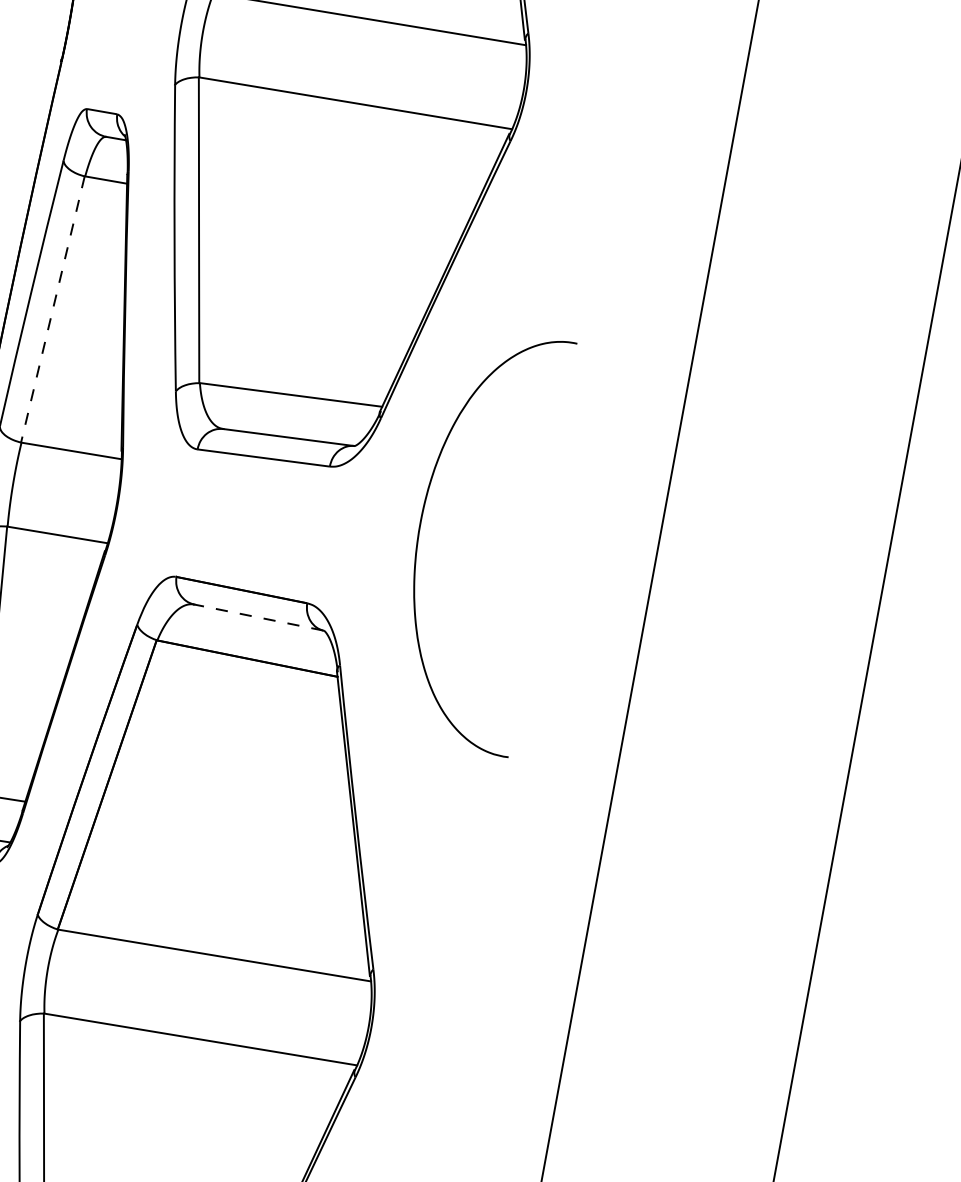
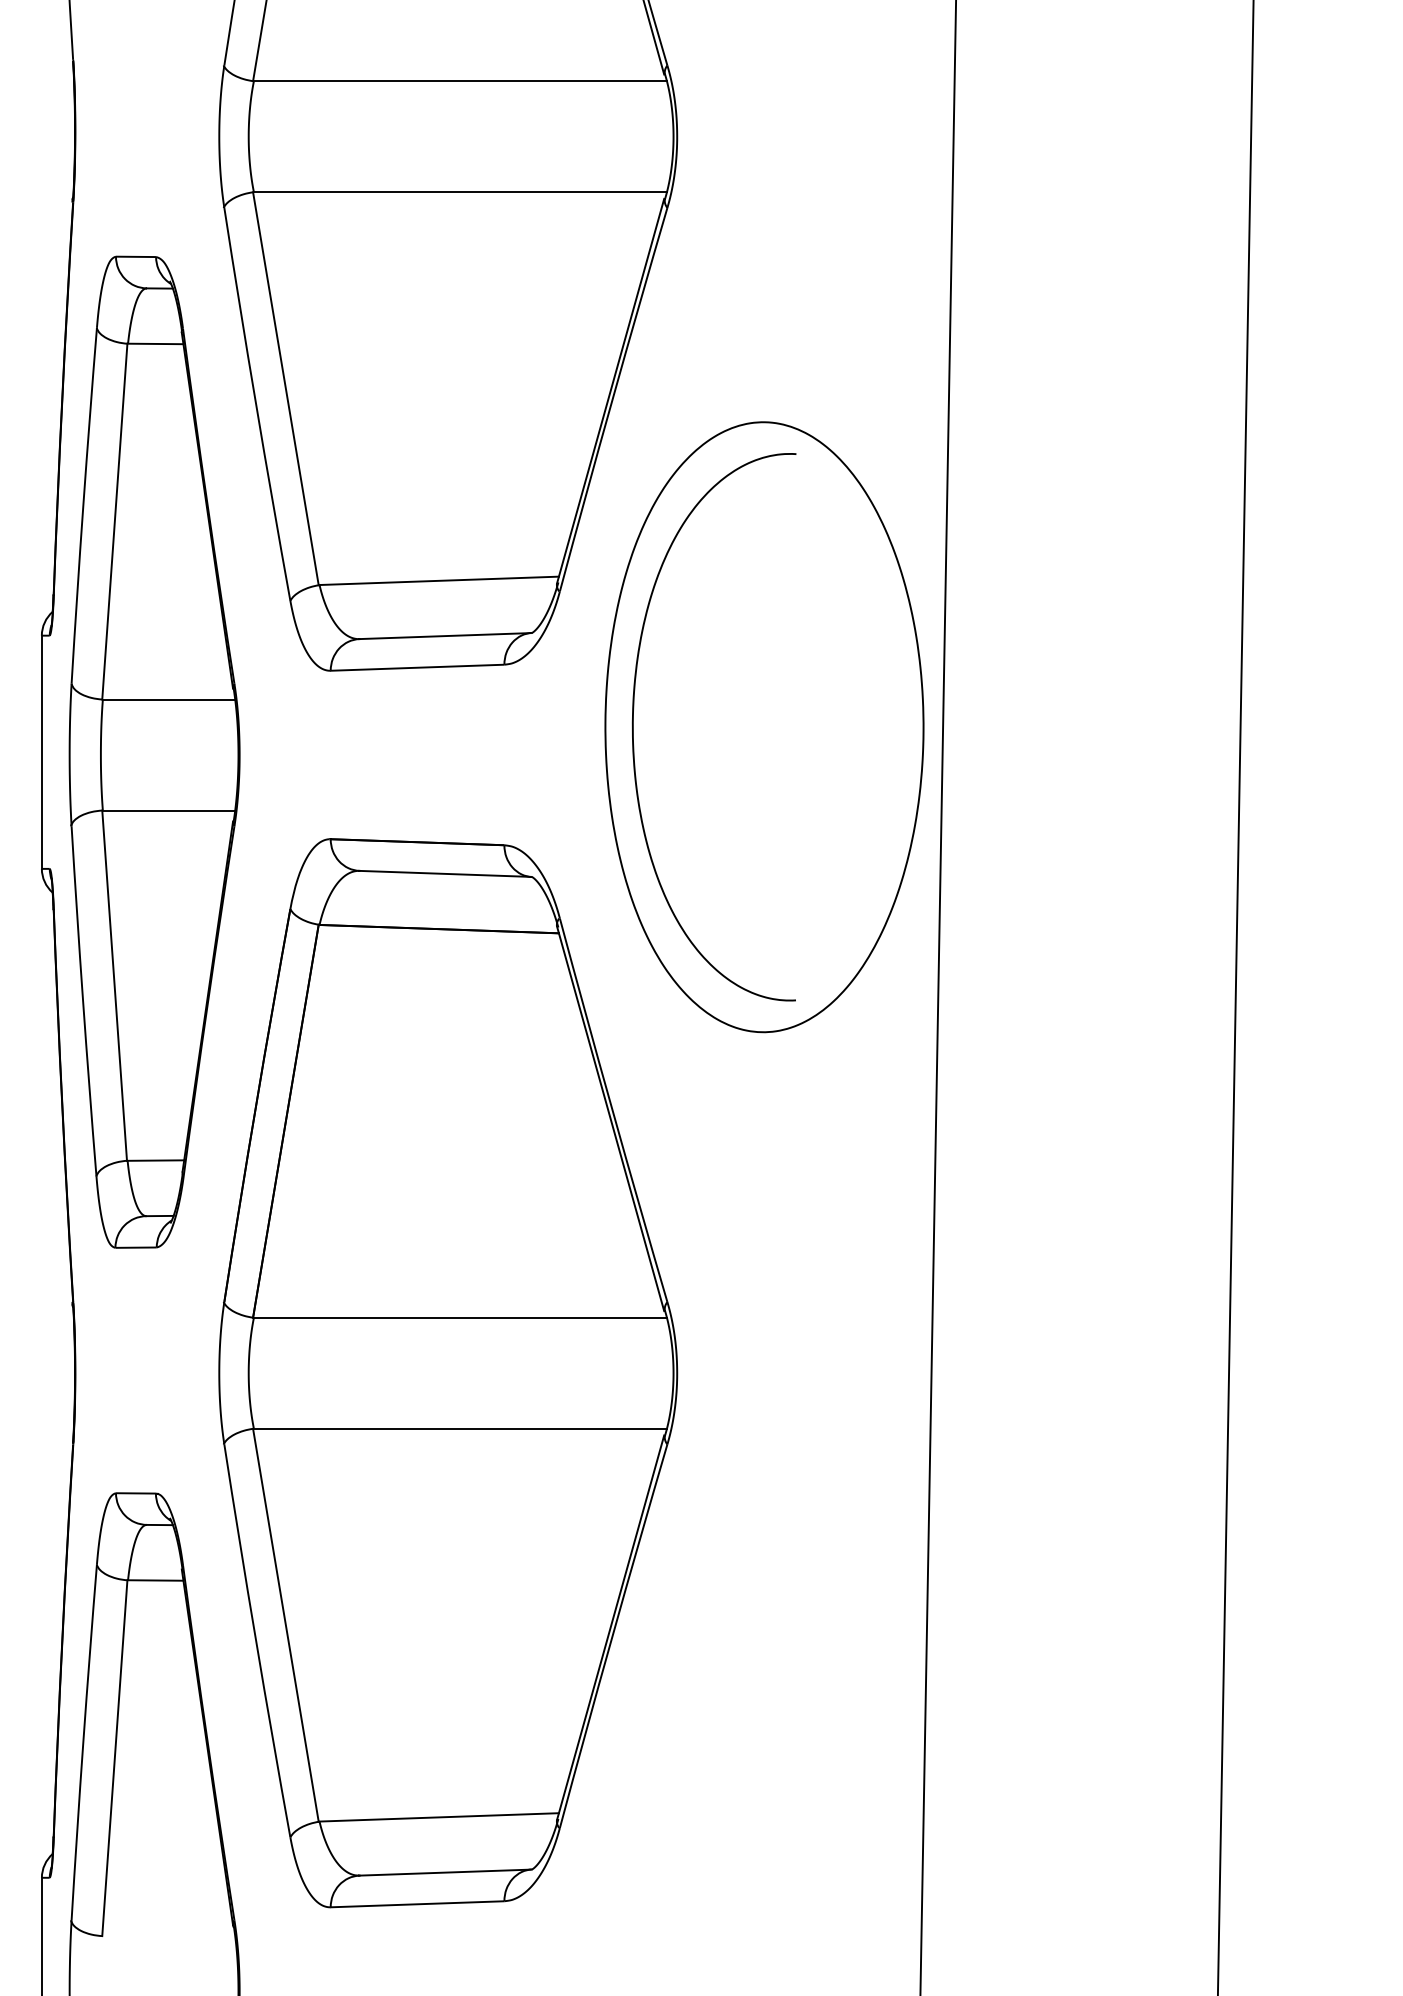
line: (52, 310) -> (114, 522), dashed -> solid
part: (518, 546) -> (764, 727), added
line: (259, 617) -> (445, 873), dashed -> solid

